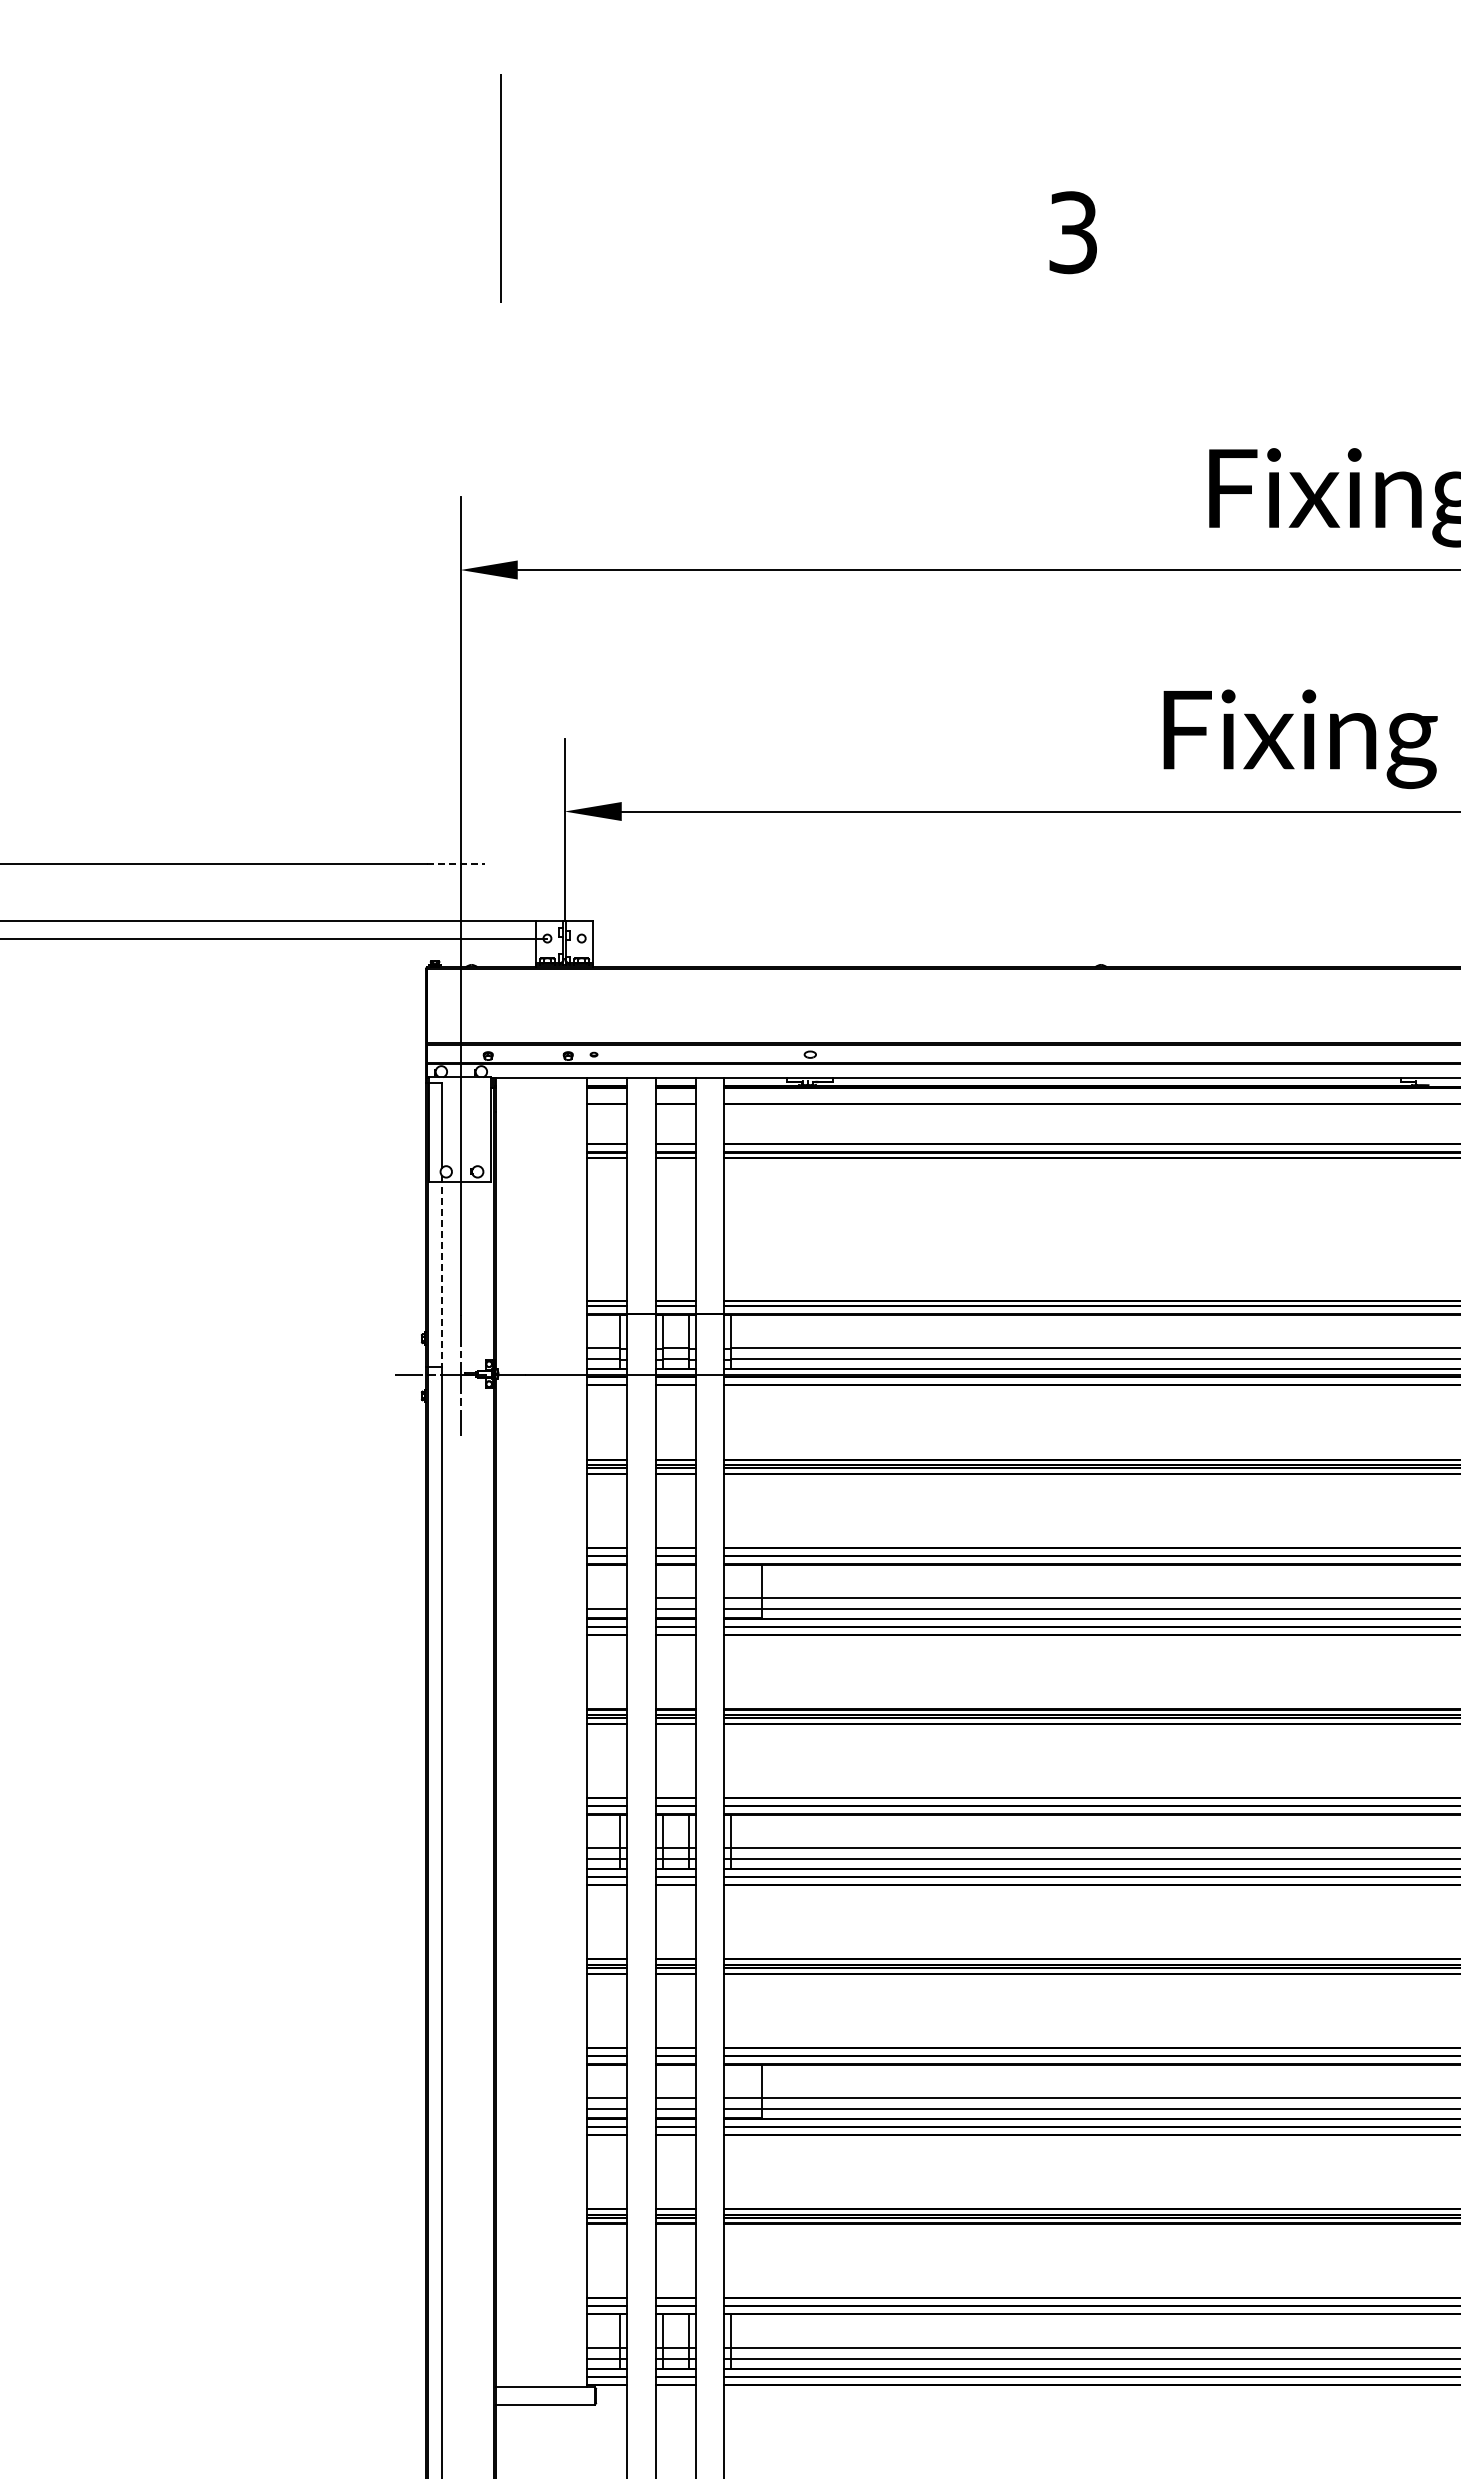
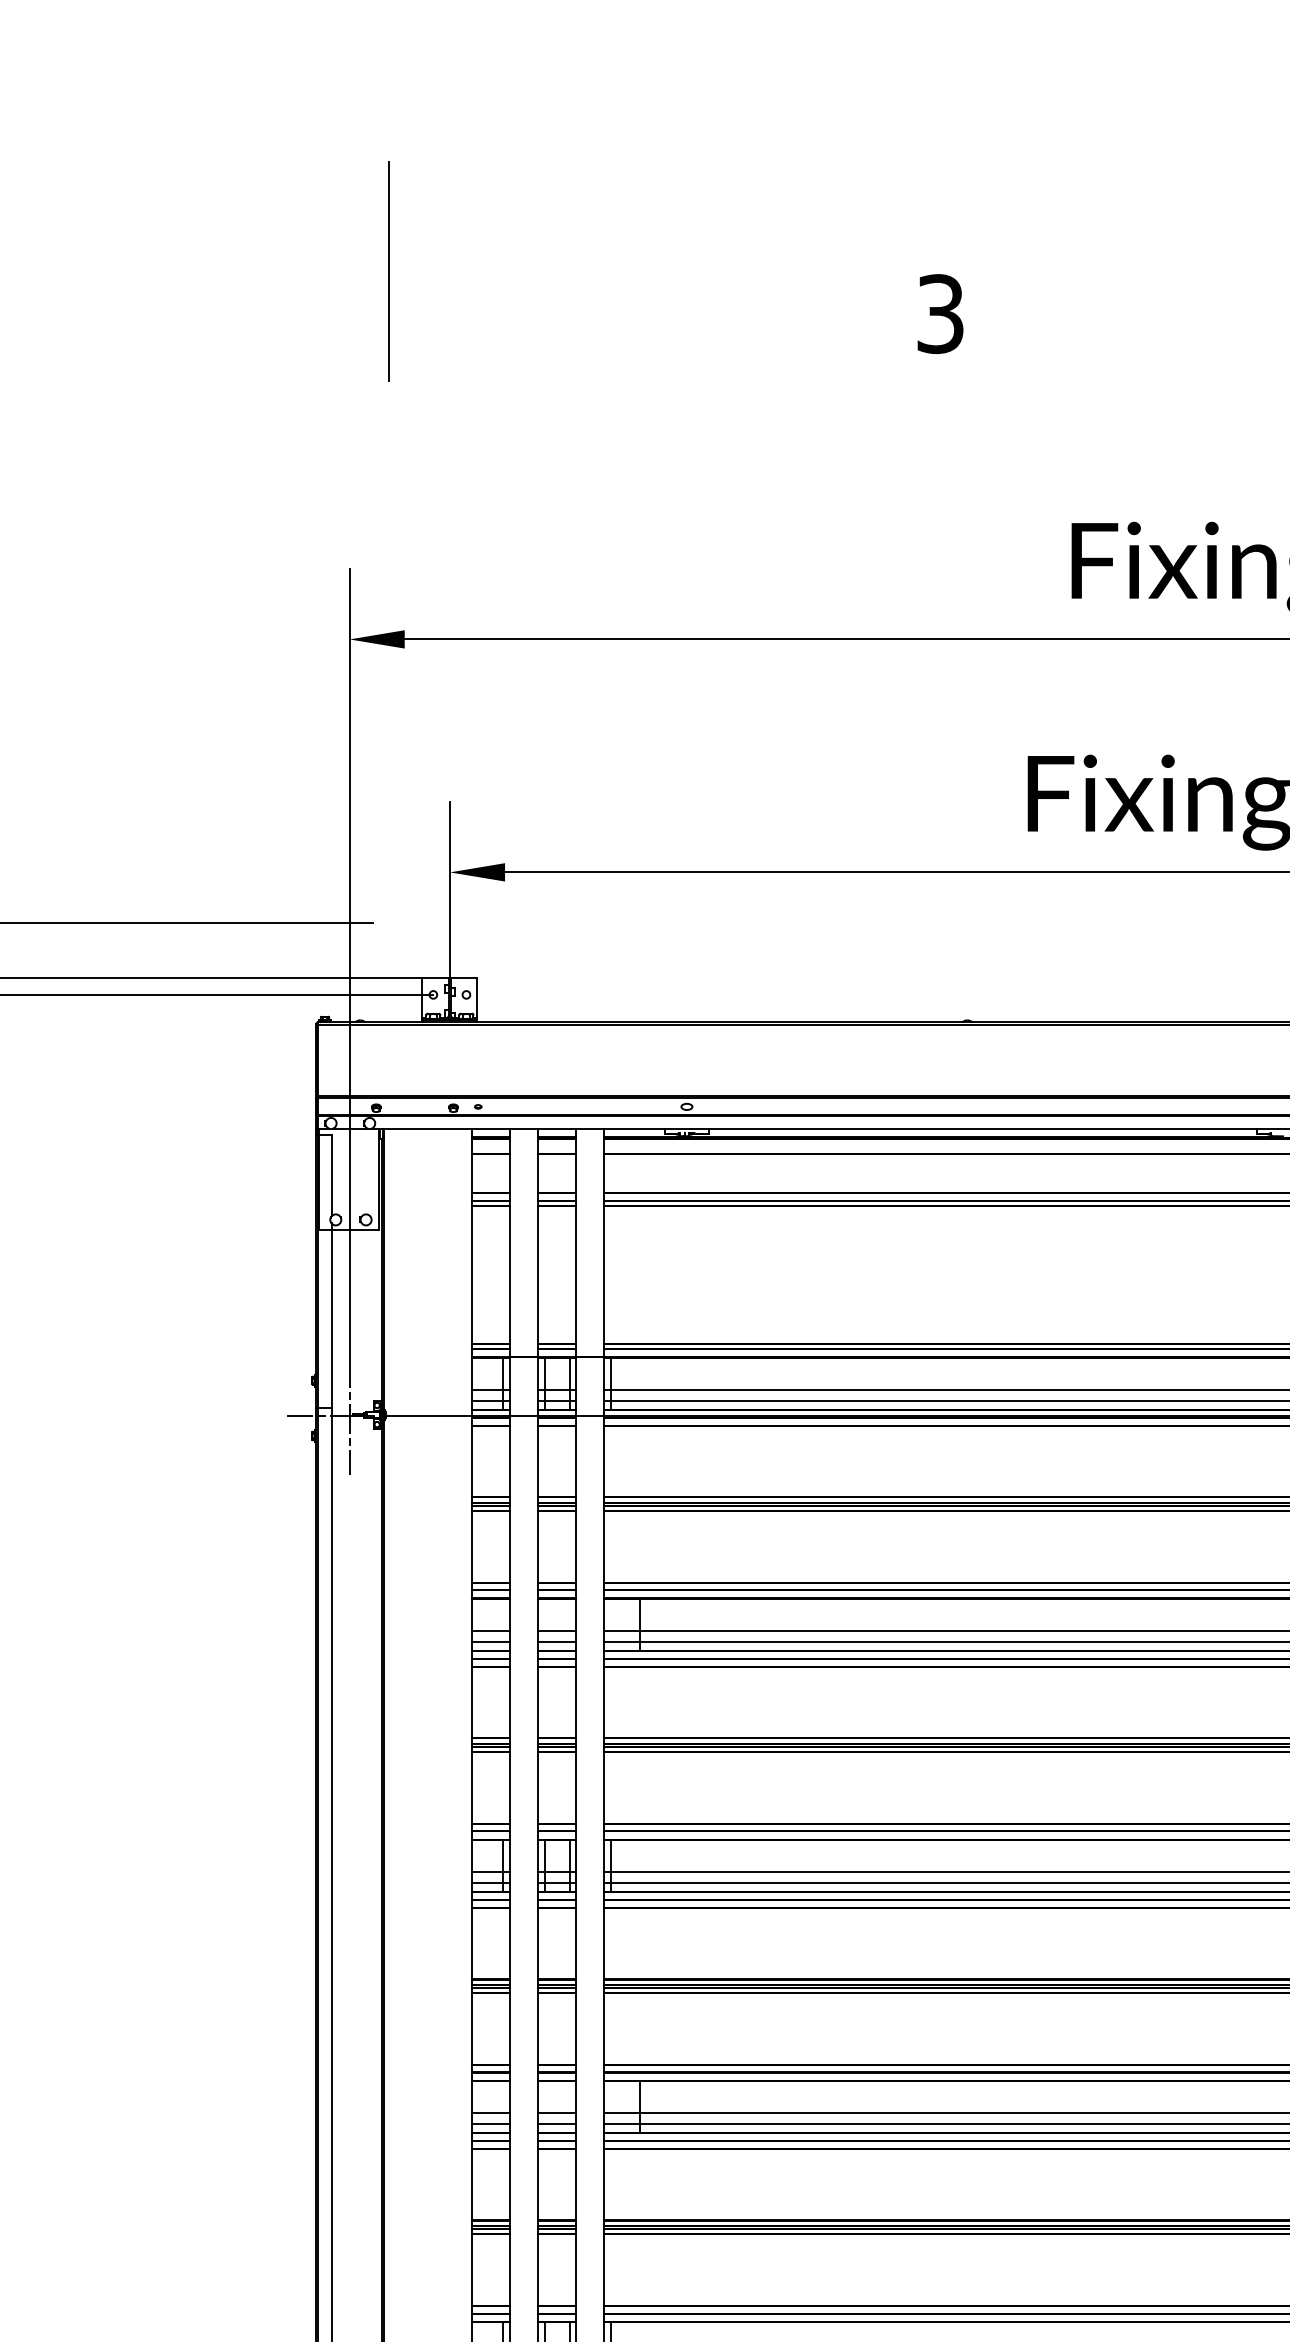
line: (456, 864) -> (345, 923), dashed -> solid
line: (441, 1271) -> (331, 1316), dashed -> solid
line: (607, 1597) -> (491, 1630), added

